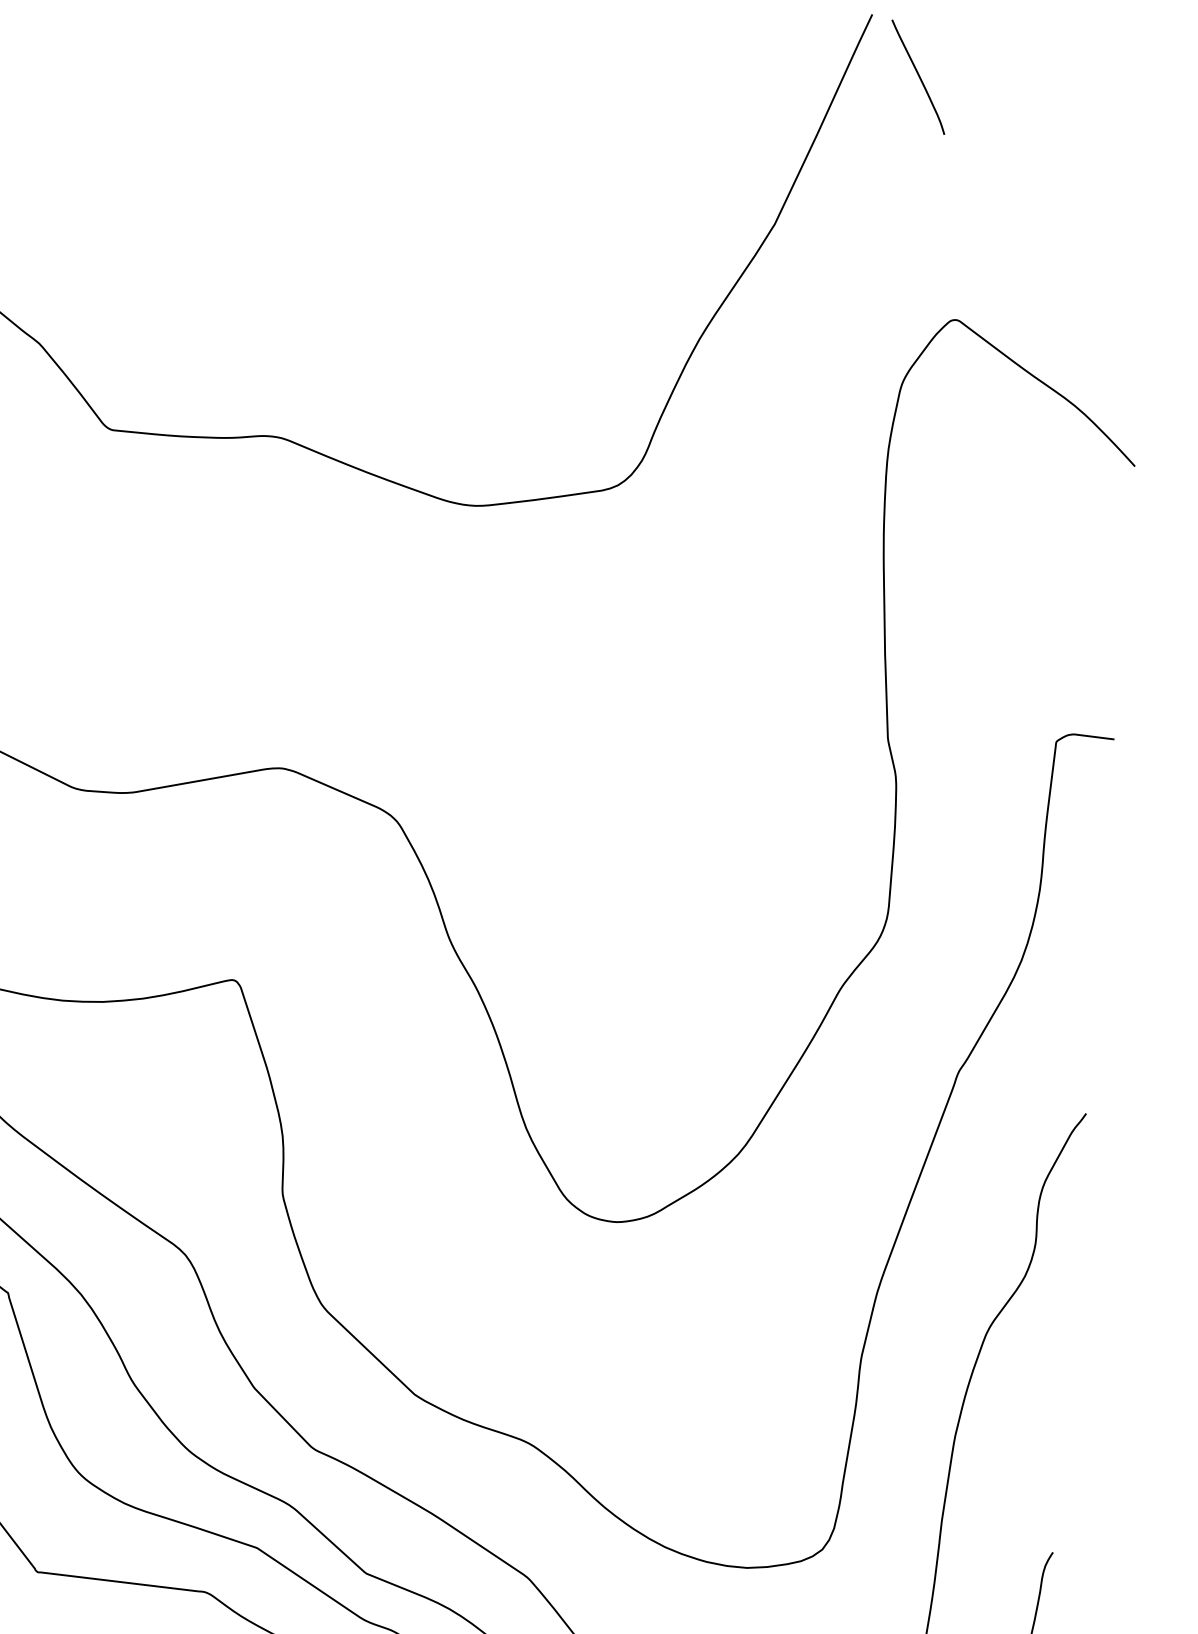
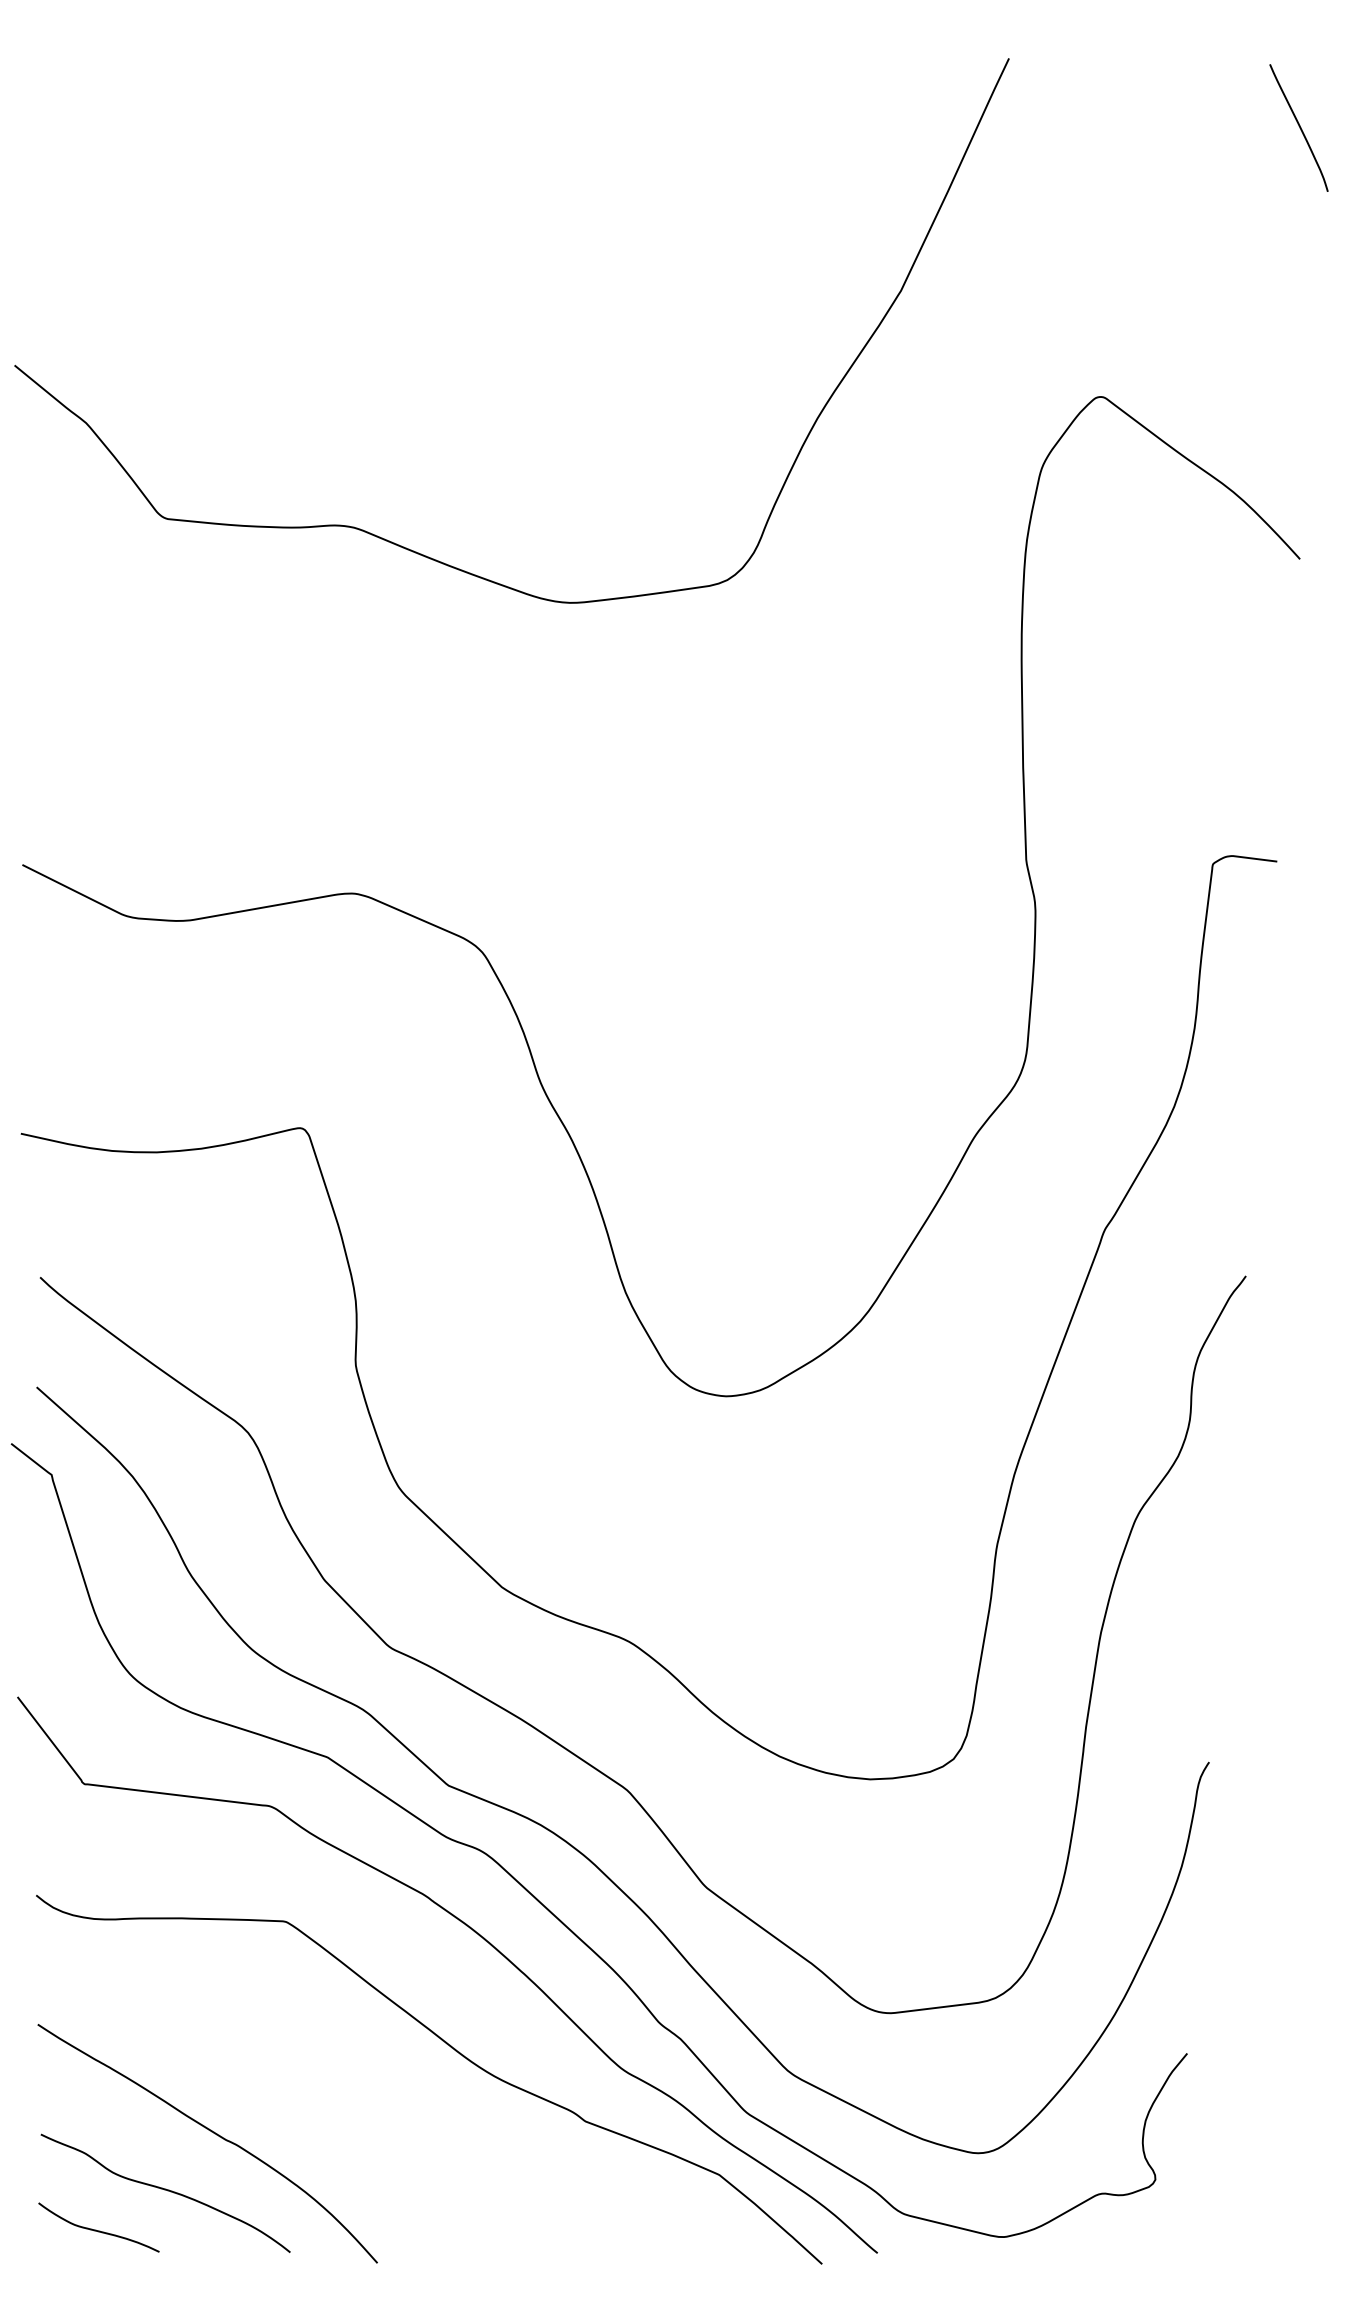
curve: (917, 75) -> (1298, 126), moved

